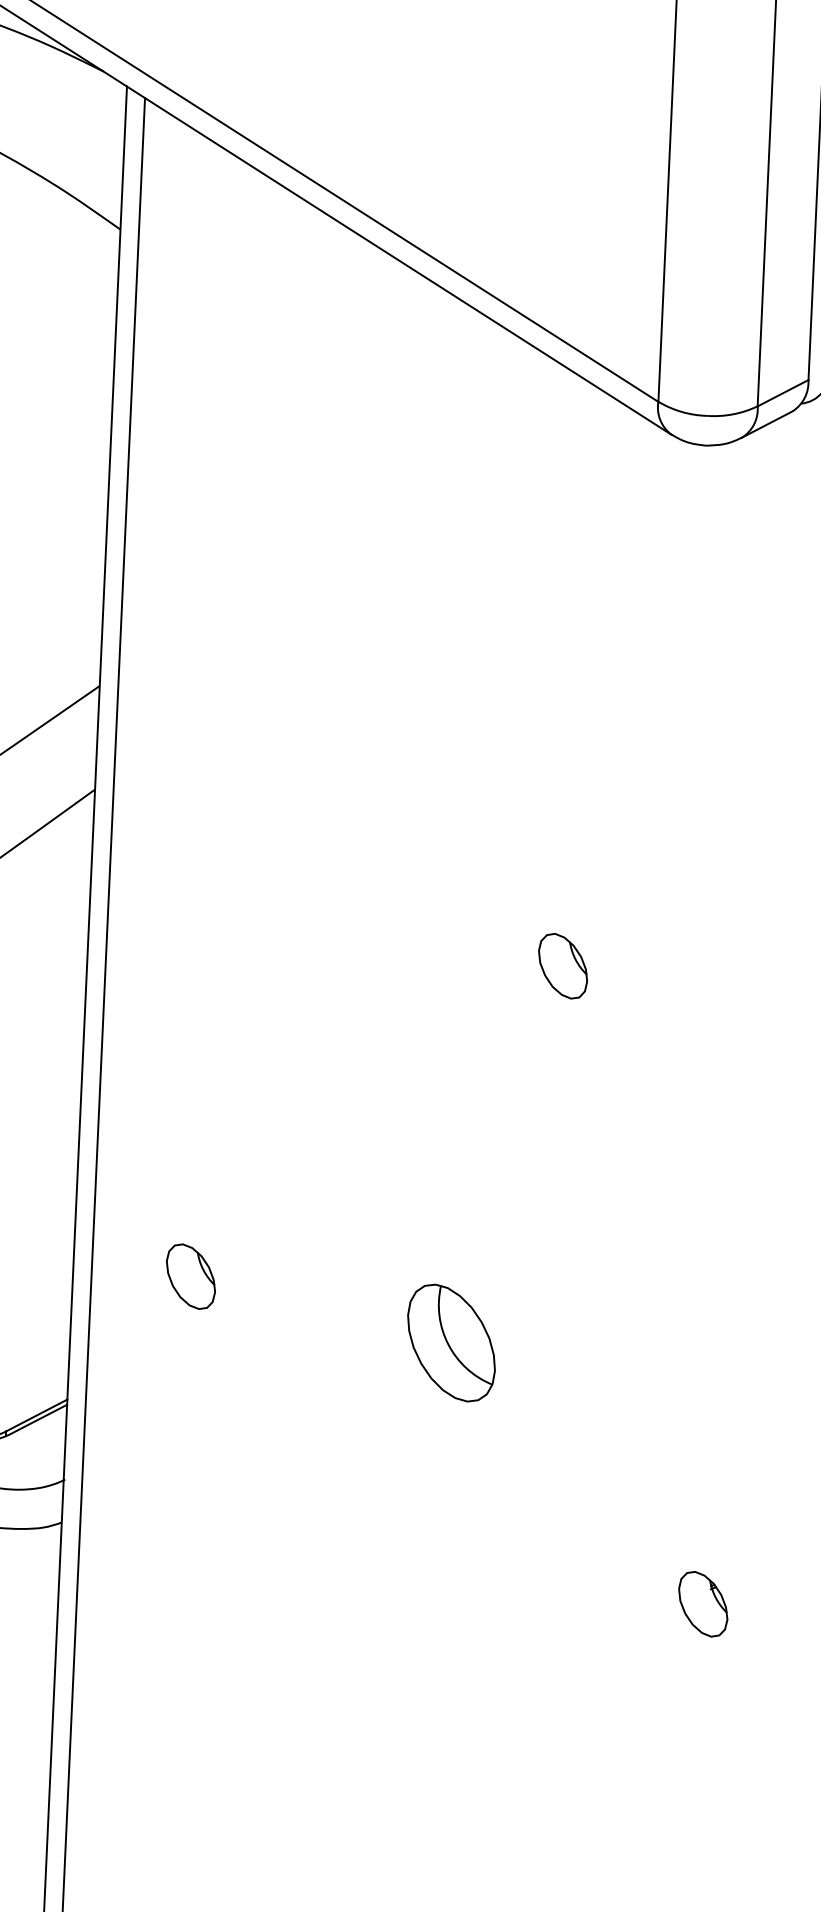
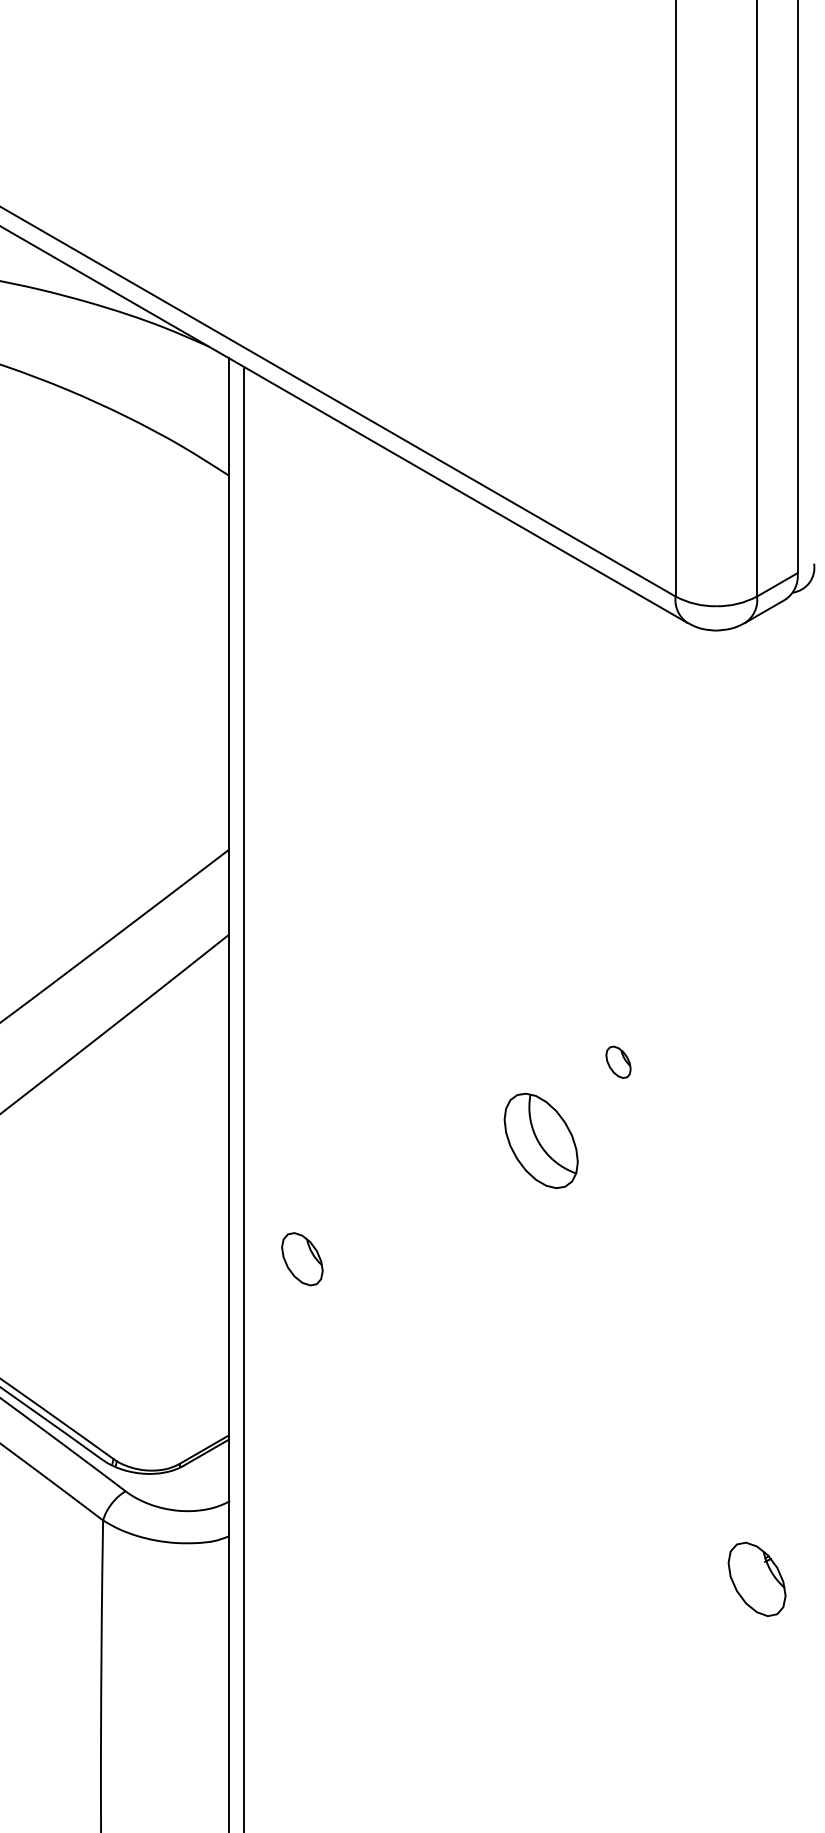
part: (562, 966) -> (618, 1062), size x0.6
part: (191, 1276) -> (302, 1259), moved
part: (450, 1342) -> (540, 1140), moved
part: (702, 1604) -> (756, 1579), size x1.4

